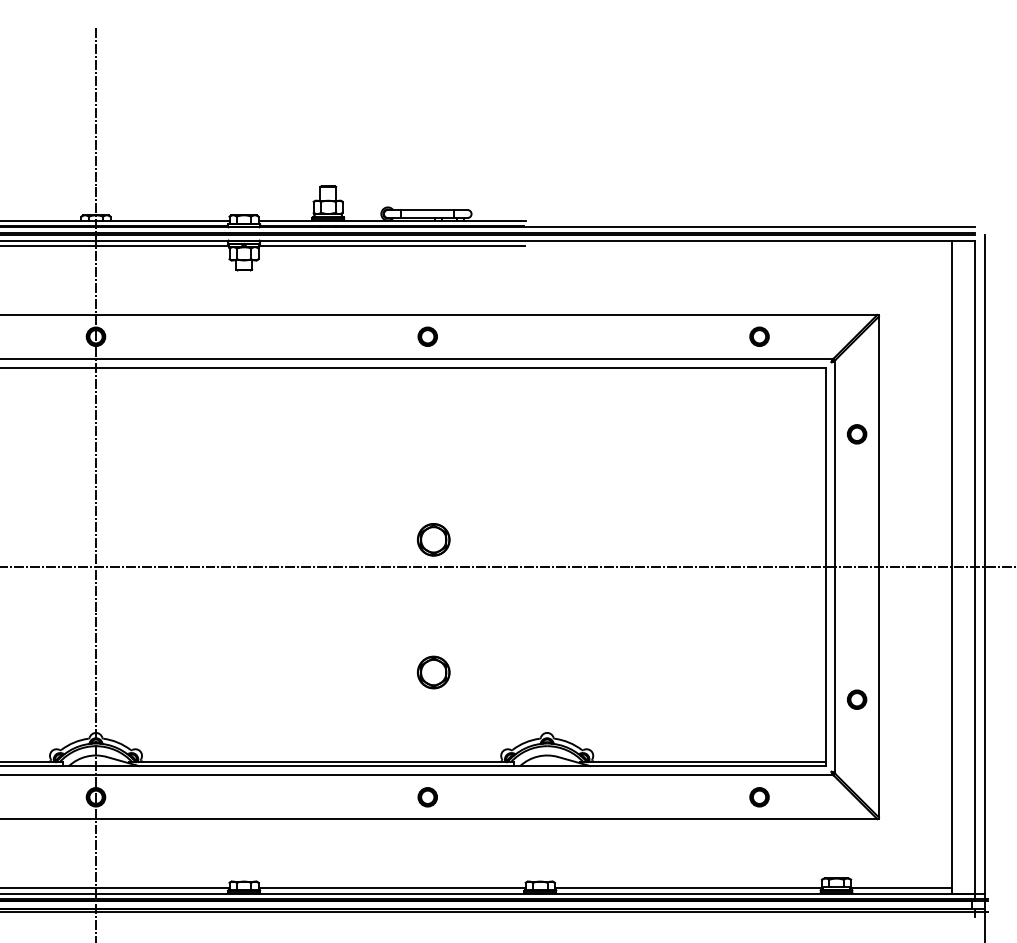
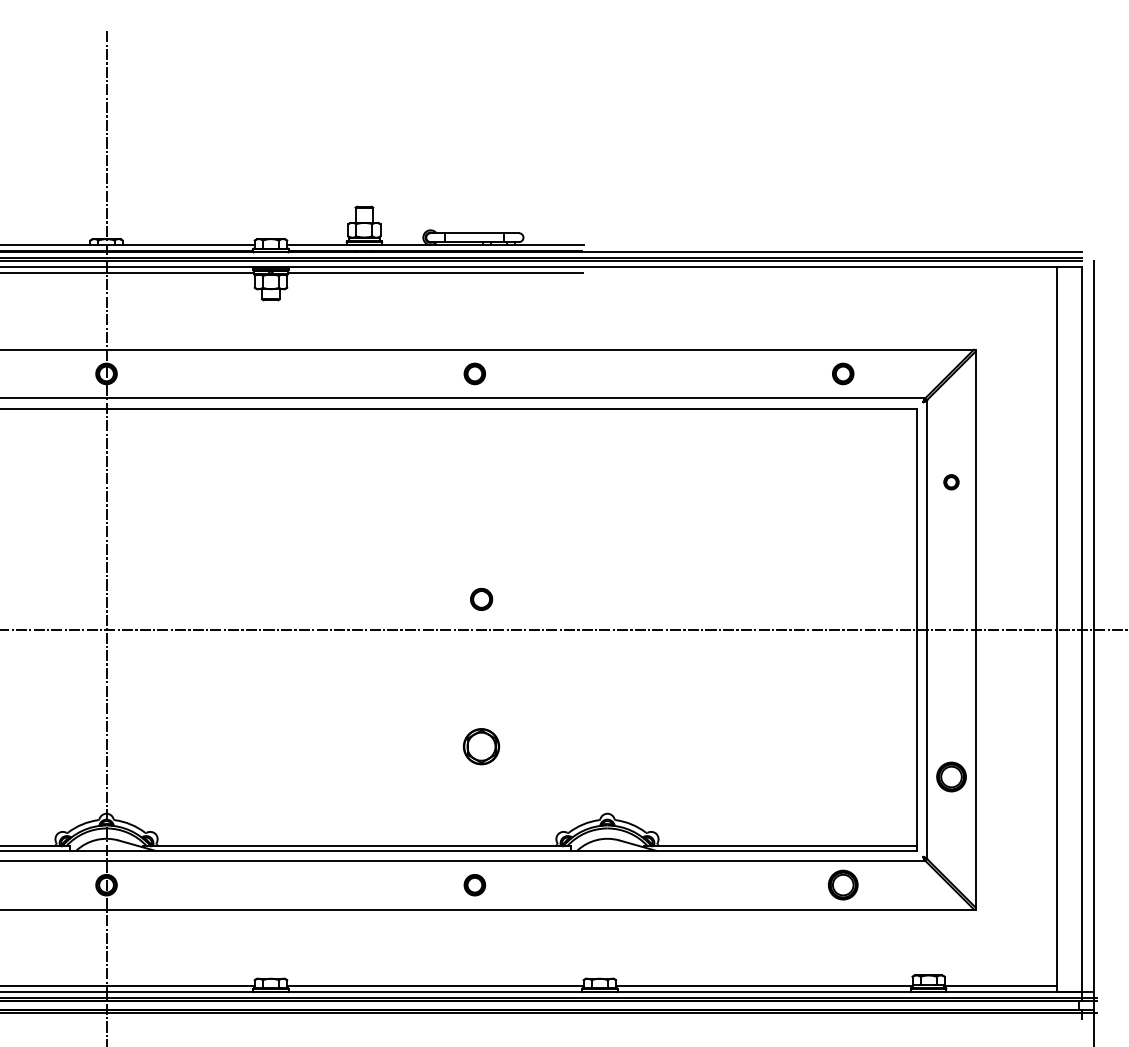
part: (856, 434) -> (950, 482), size x0.7
part: (433, 539) -> (481, 598), size x0.6
part: (856, 699) -> (950, 776), size x1.4
part: (759, 797) -> (843, 885), size x1.4

